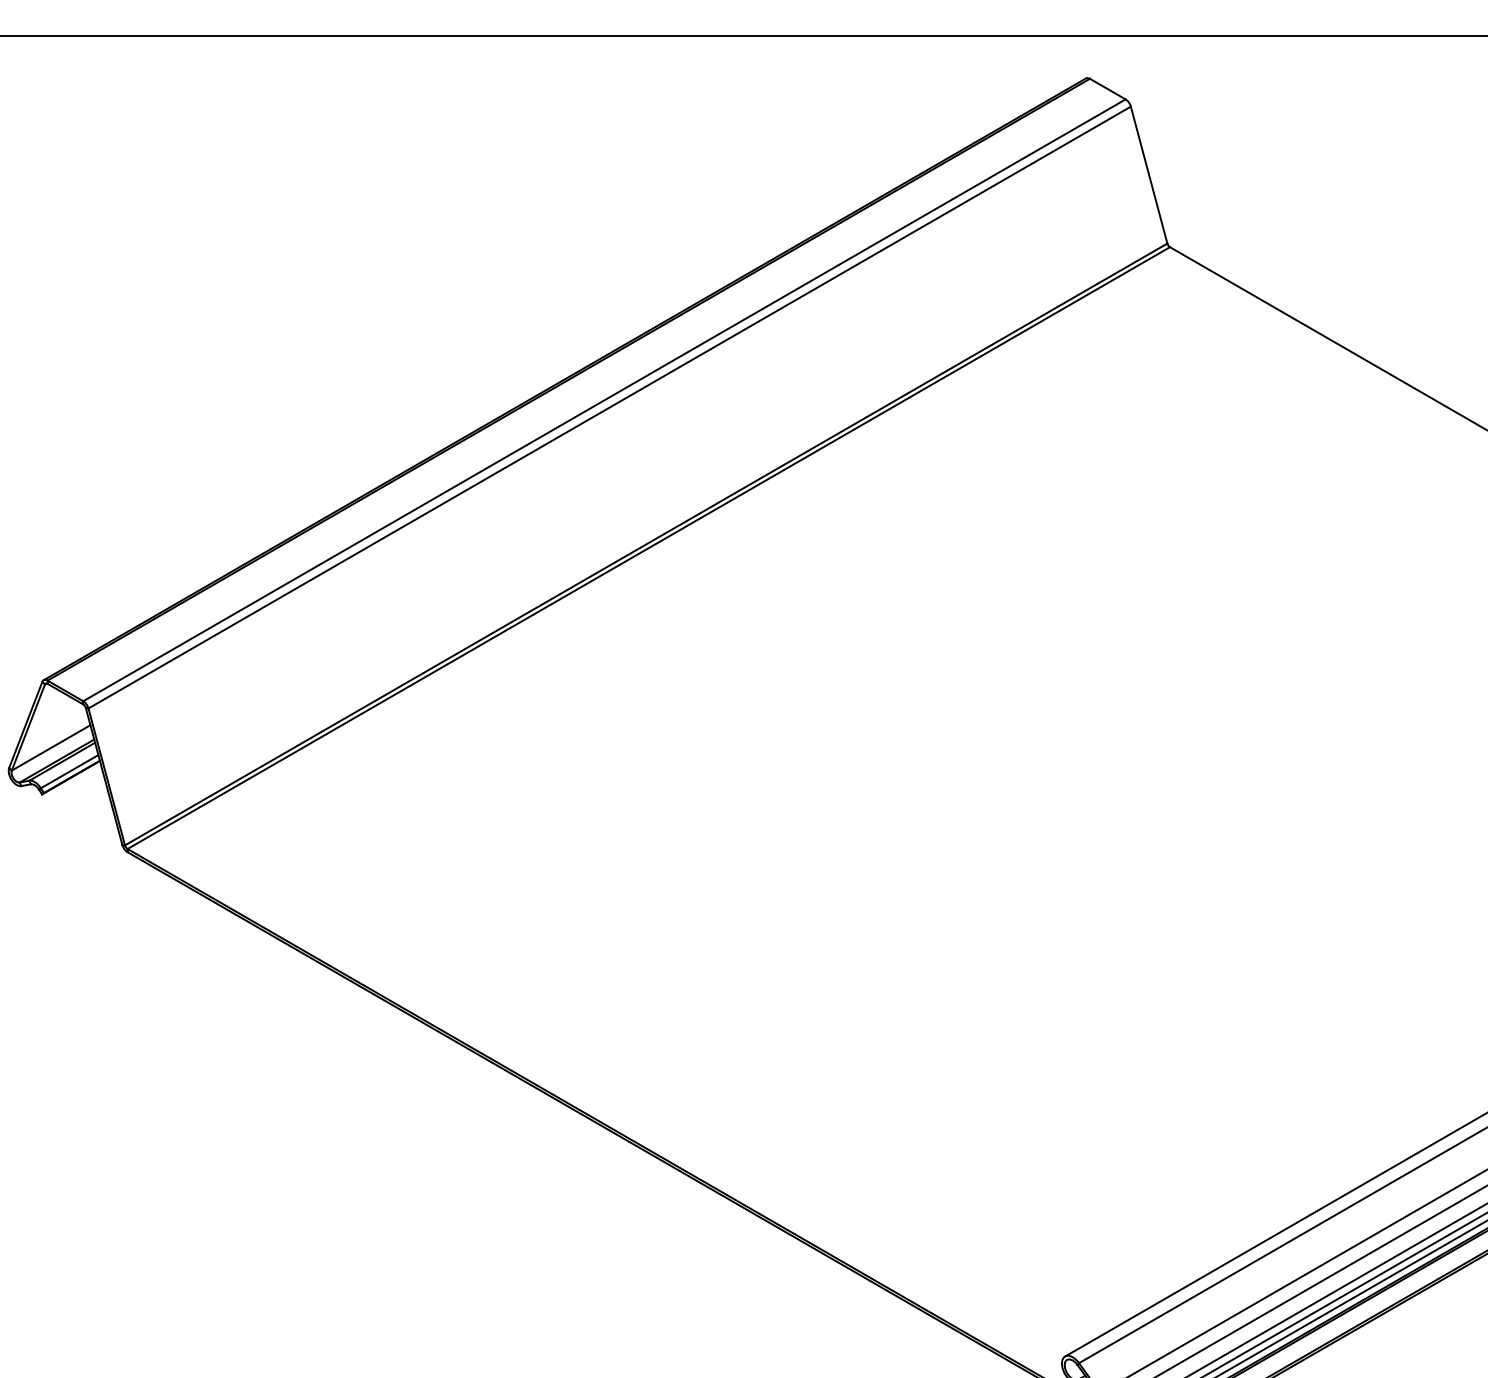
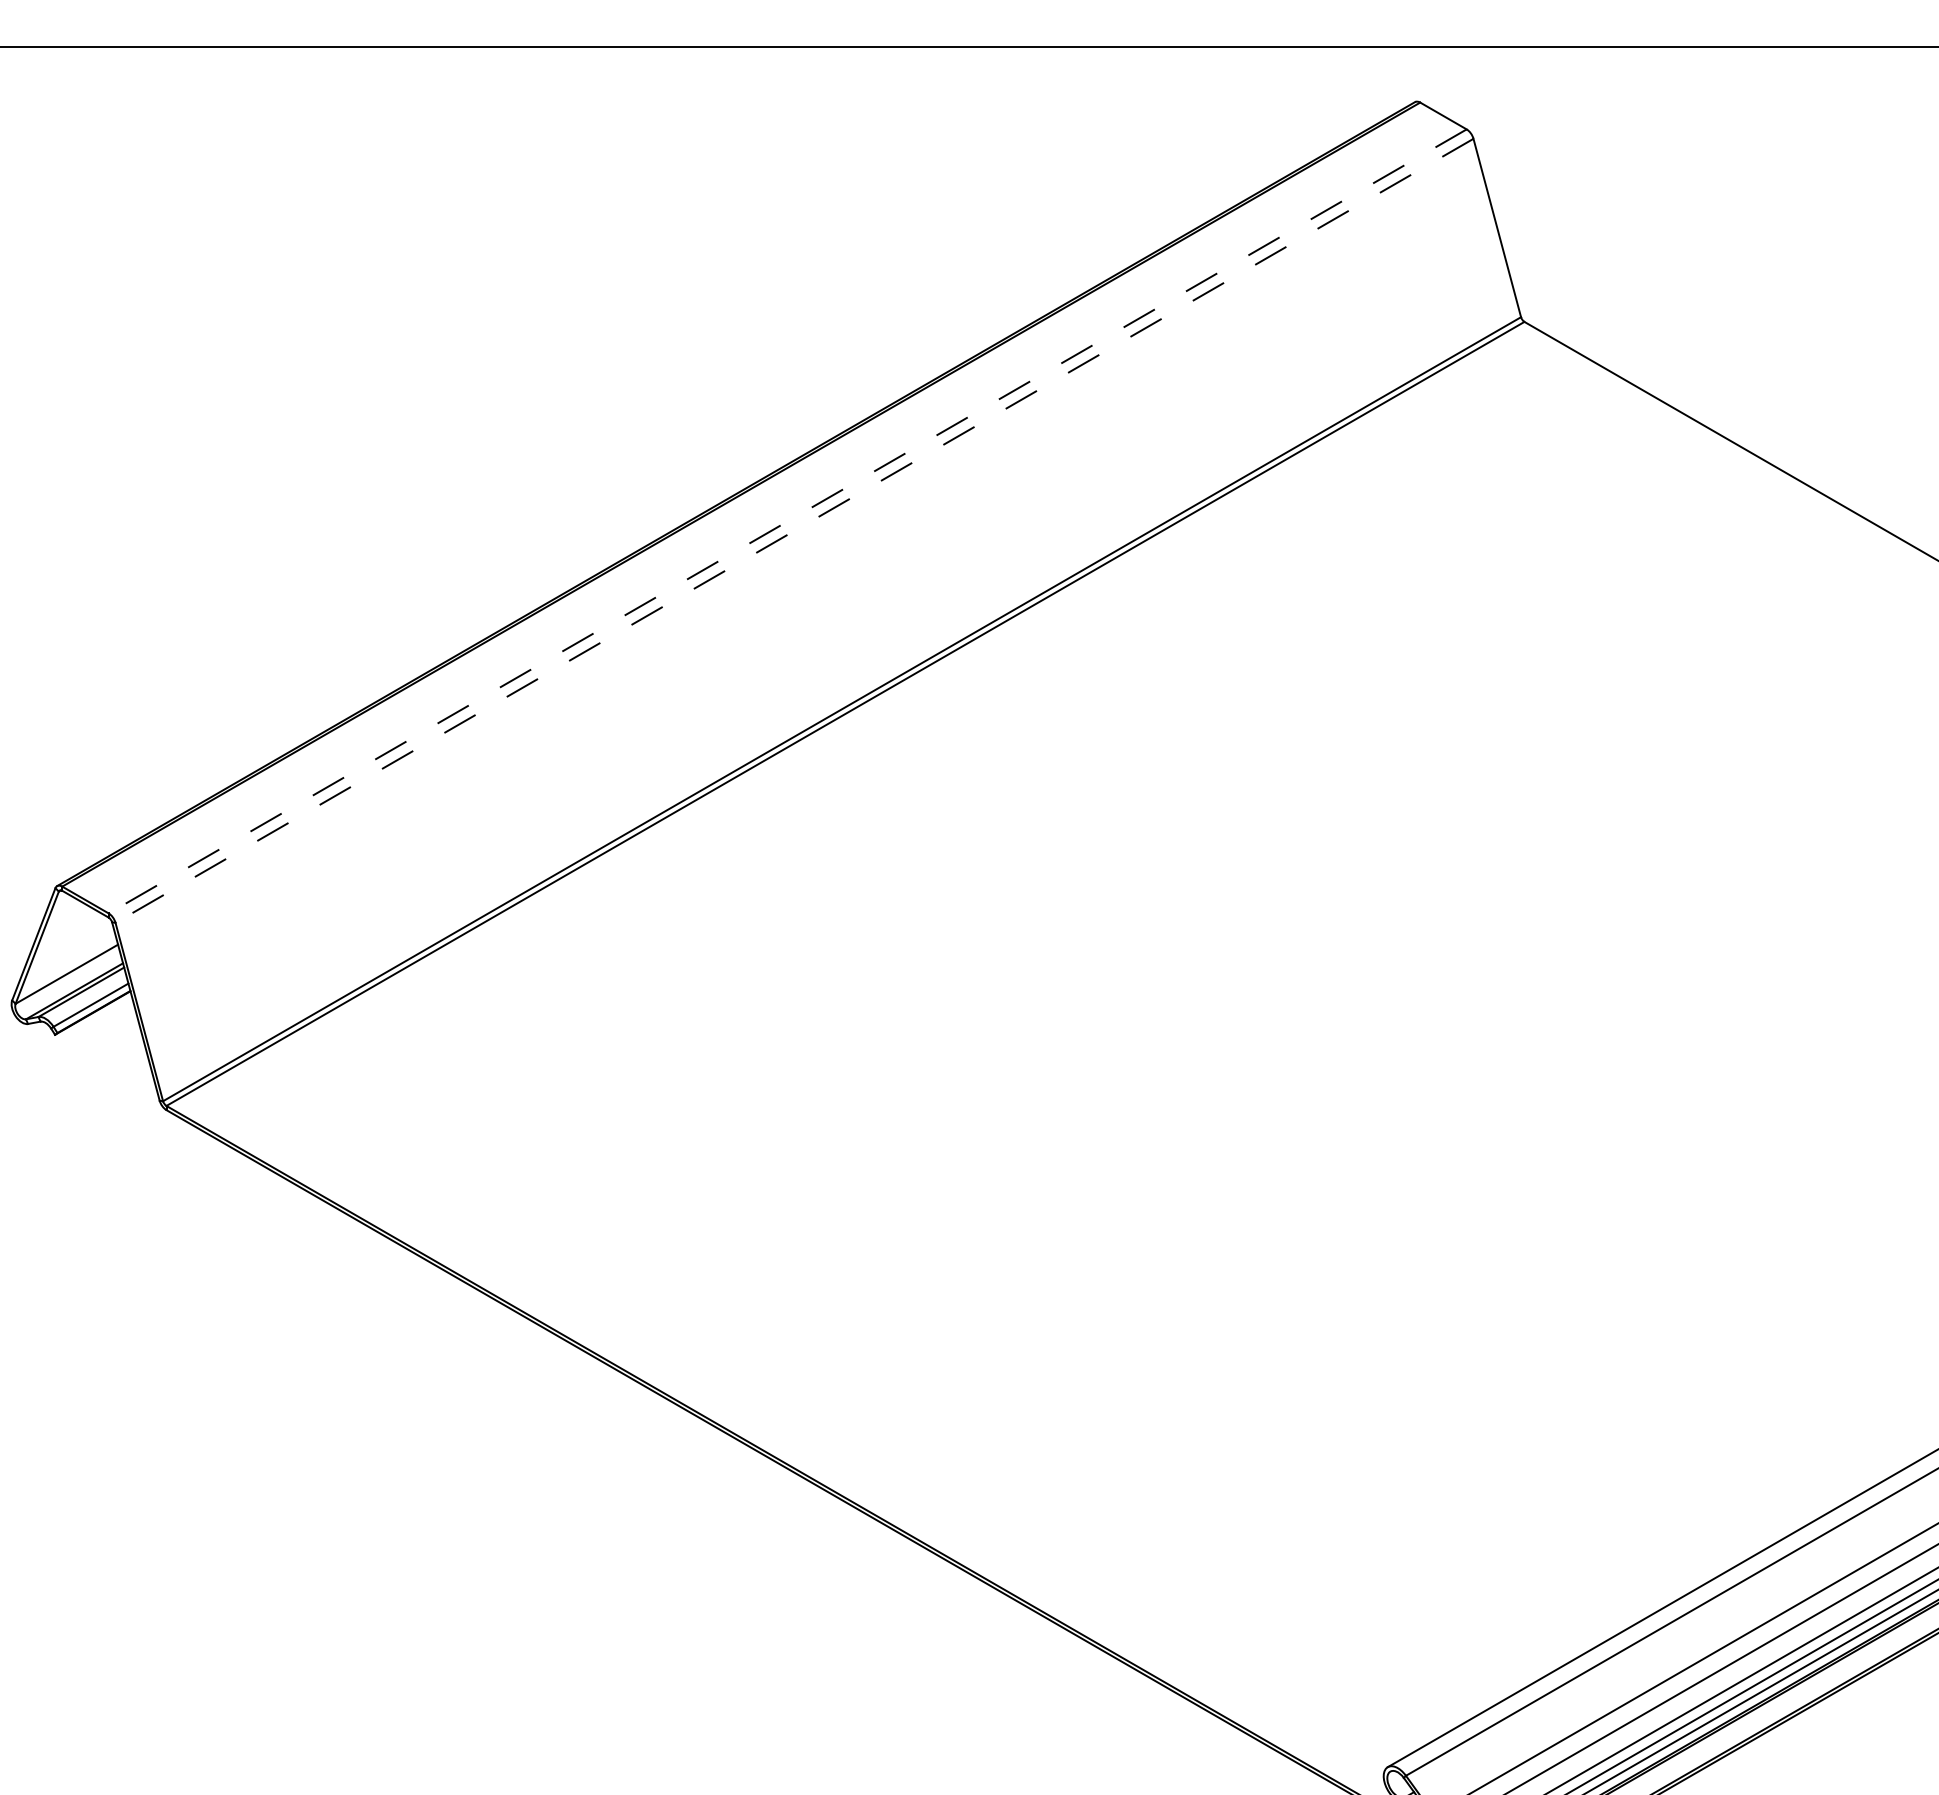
line: (604, 400) -> (787, 521), solid -> dashed
line: (609, 408) -> (794, 531), solid -> dashed

